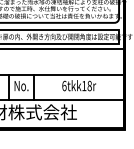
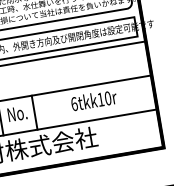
text: (89, 86) -> (107, 99), 6tkk18r -> 6tkk10r

